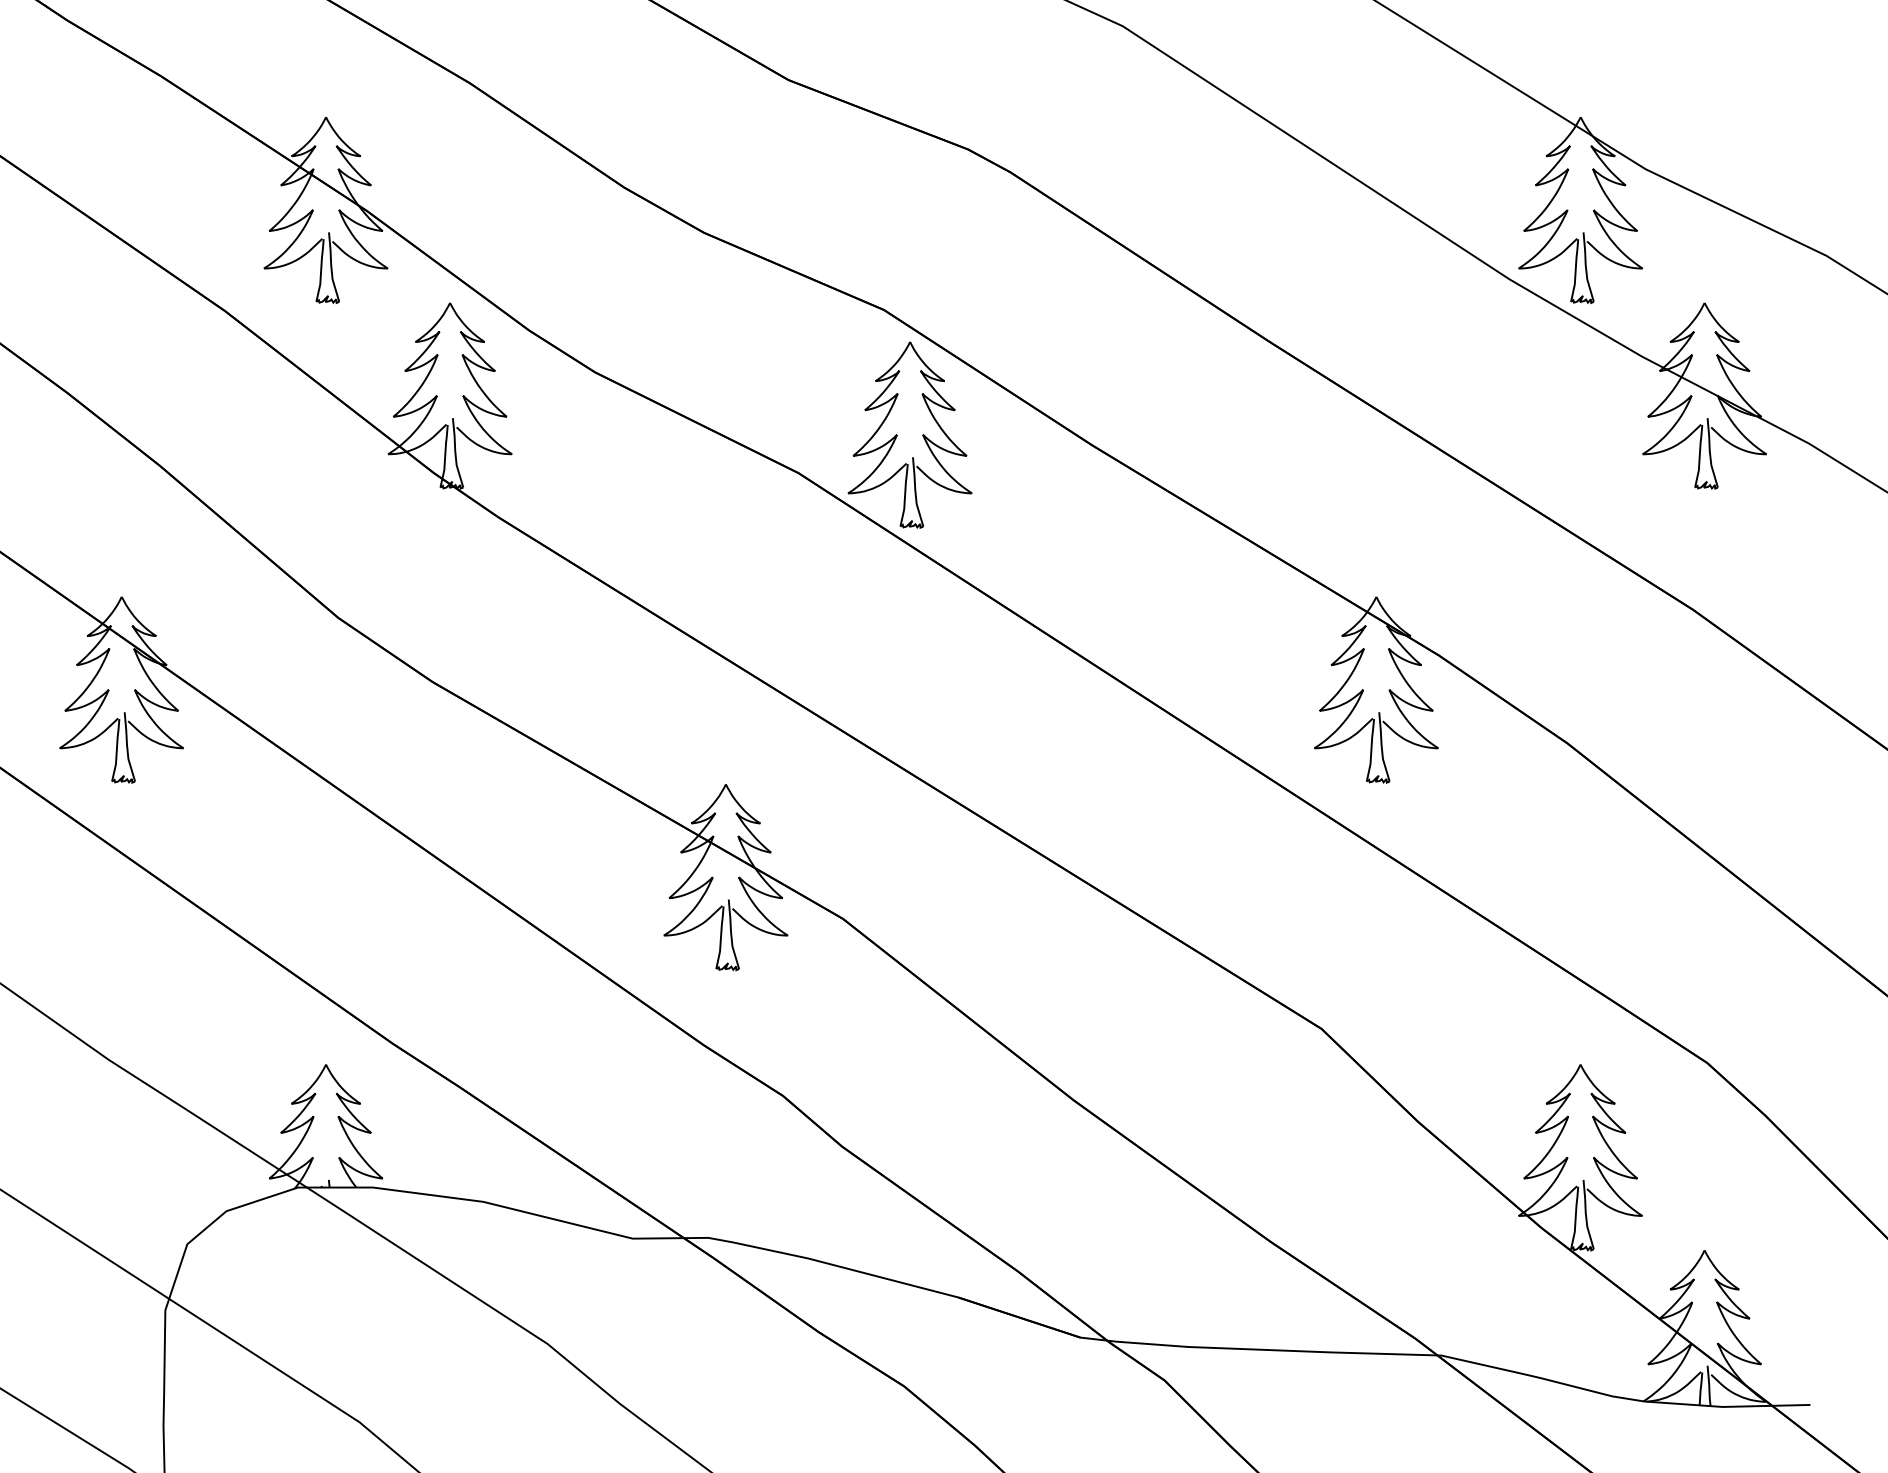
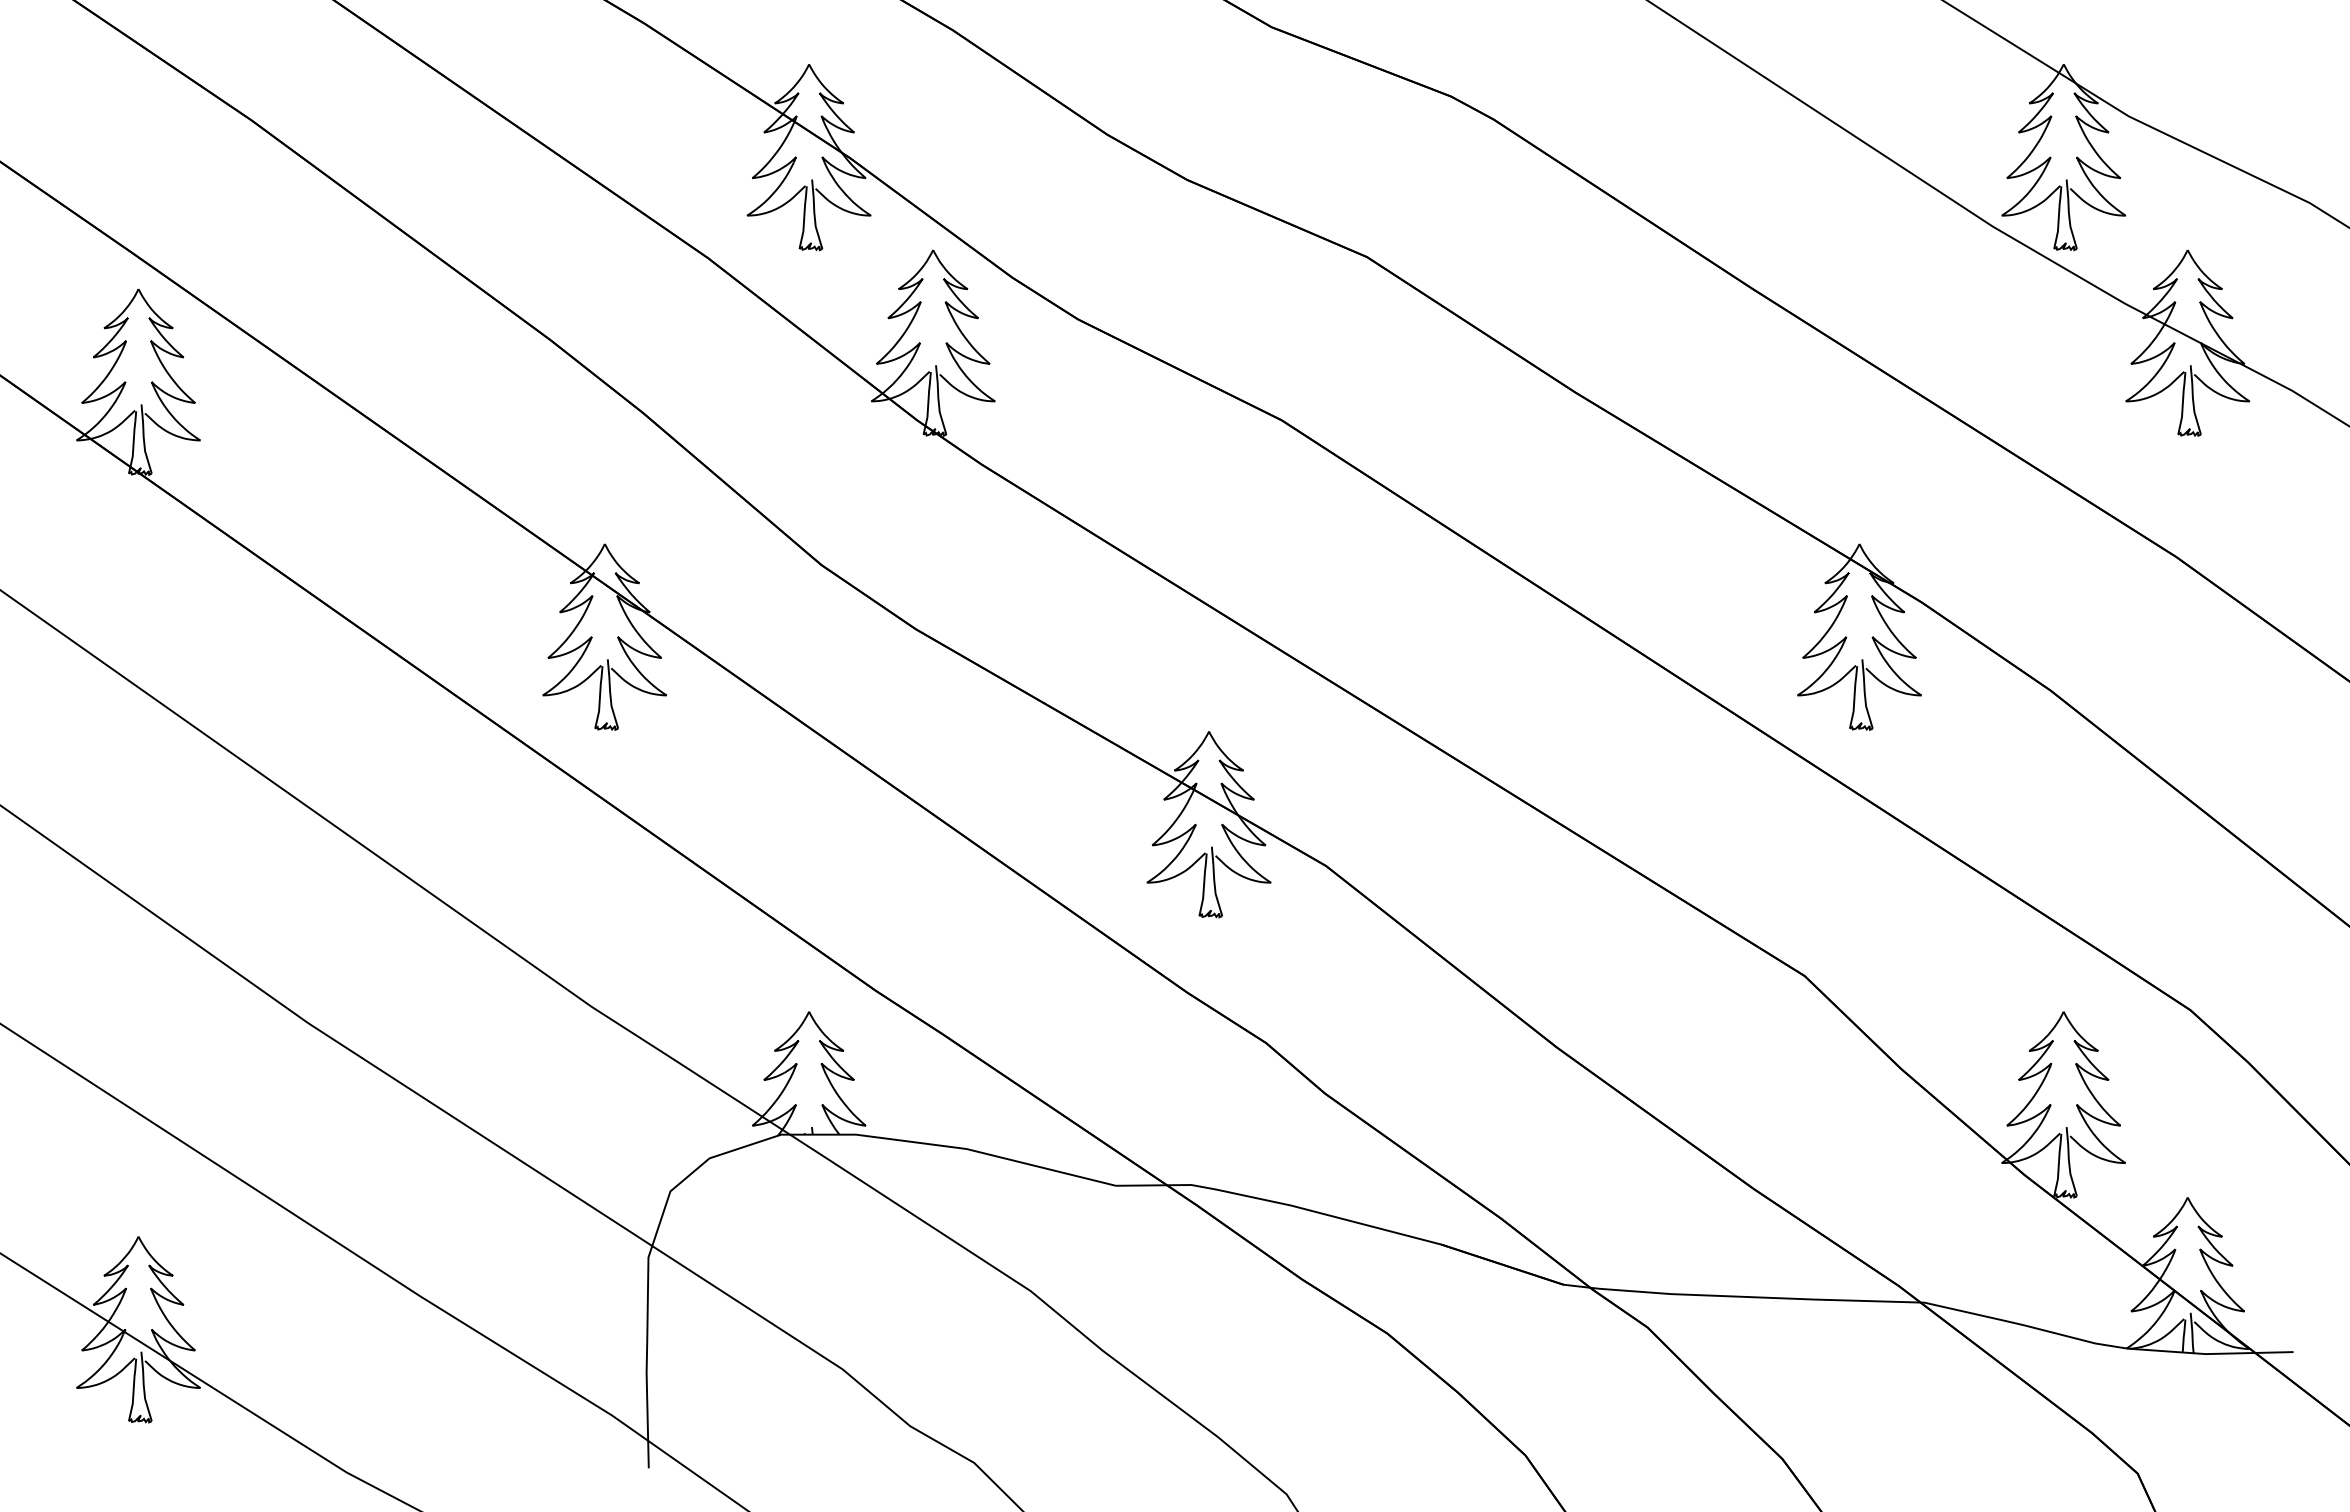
part: (897, 434) -> (1380, 381), removed

